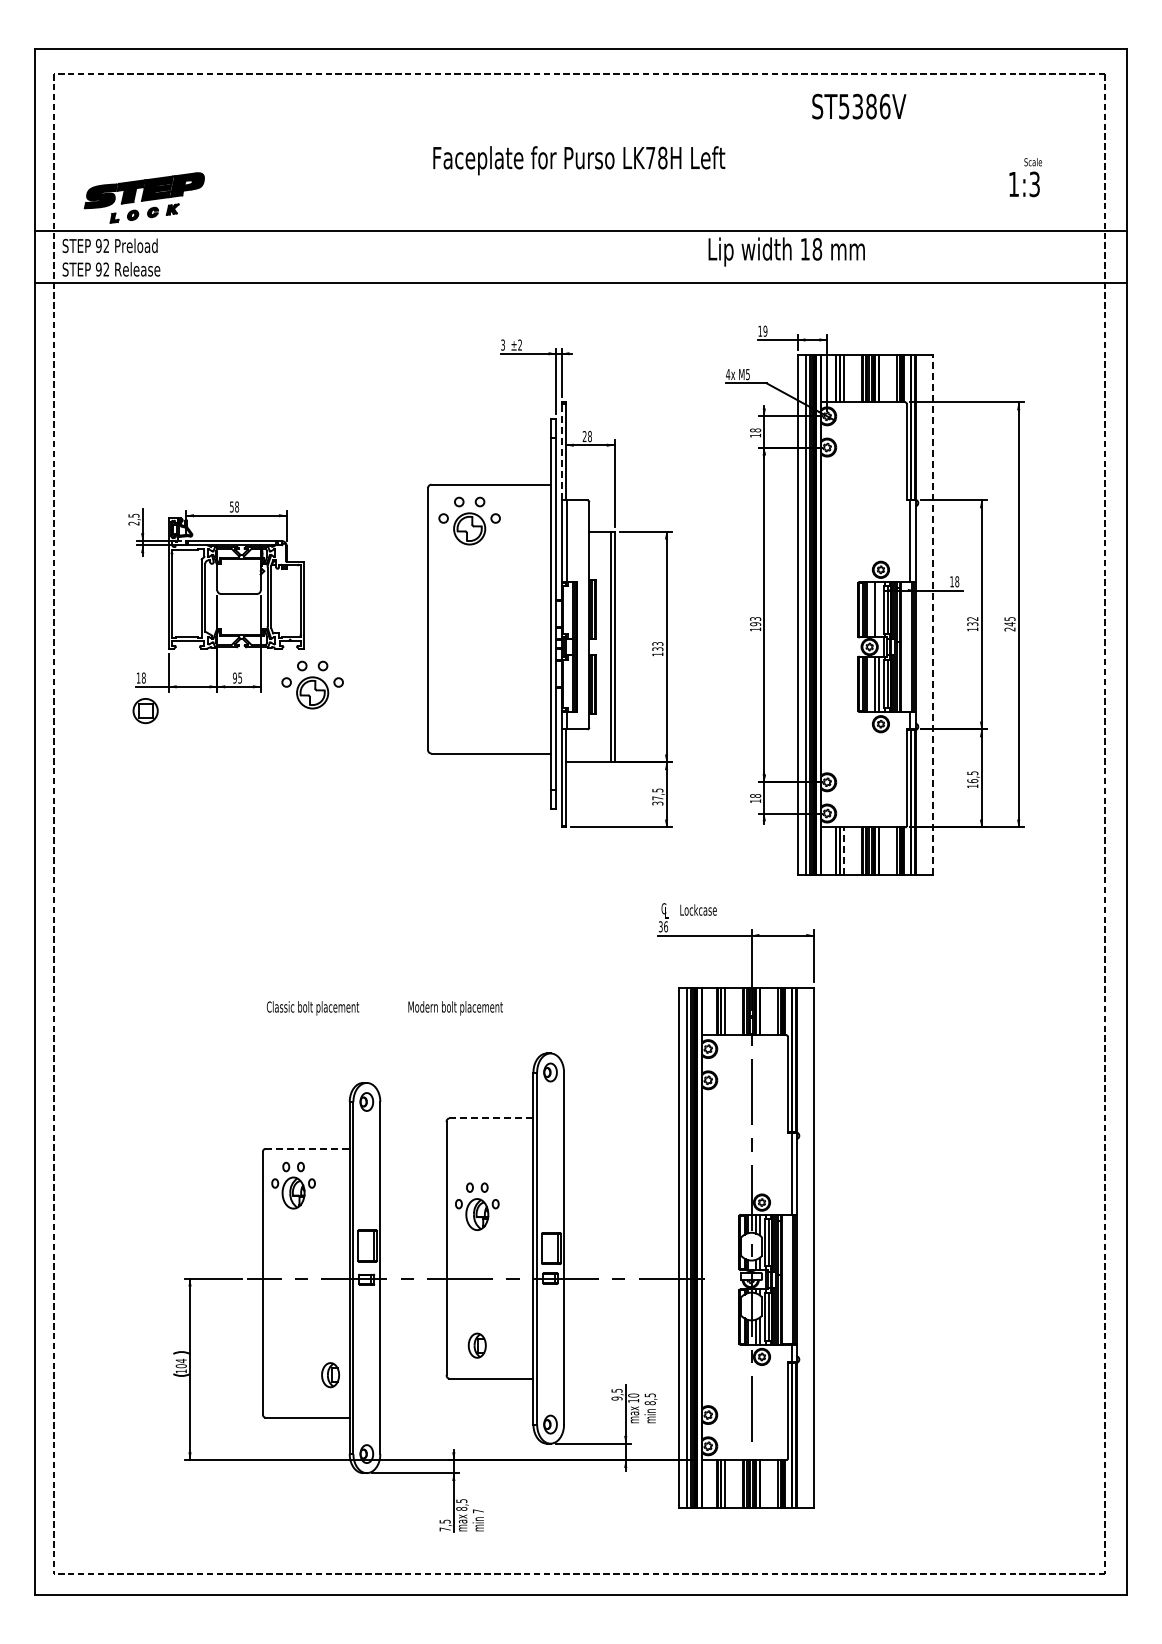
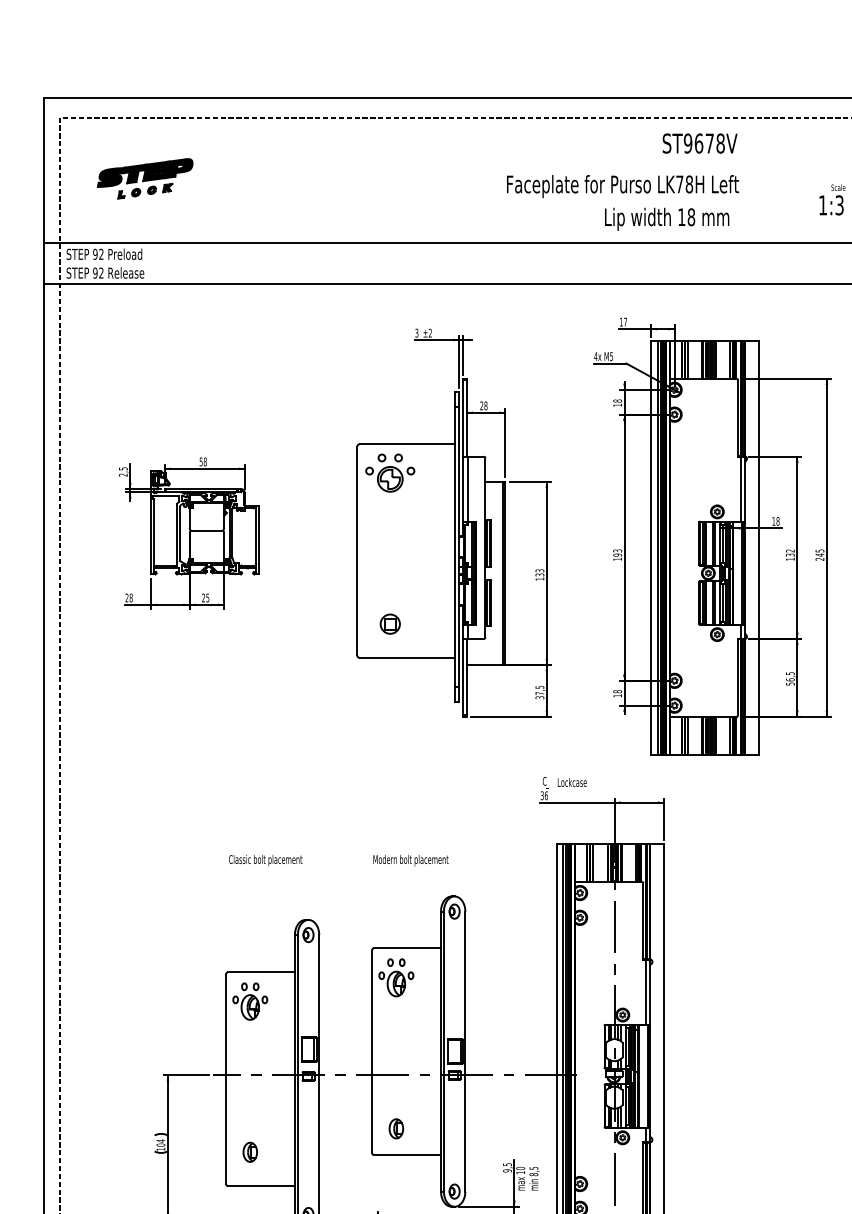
text: (864, 106) -> (704, 143), ST5386V -> ST9678V
text: (579, 160) -> (623, 186), moved
part: (143, 197) -> (144, 178), moved
text: (786, 251) -> (666, 218), moved
text: (765, 330) -> (625, 321), 19 -> 17
line: (561, 451) -> (463, 417), dashed -> solid
line: (878, 609) -> (715, 543), added
line: (932, 614) -> (758, 547), dashed -> solid
text: (138, 677) -> (126, 597), 18 -> 28
text: (234, 677) -> (203, 597), 95 -> 25
part: (312, 684) -> (265, 603), removed
part: (145, 711) -> (390, 624), moved
text: (972, 786) -> (790, 684), 16,5 -> 56,5
line: (844, 851) -> (688, 735), dashed -> solid
text: (455, 1008) -> (410, 860), moved
line: (491, 1118) -> (407, 948), dashed -> solid
line: (308, 1148) -> (262, 972), dashed -> solid
part: (477, 1206) -> (396, 977), moved
part: (330, 1375) -> (250, 1152), moved

